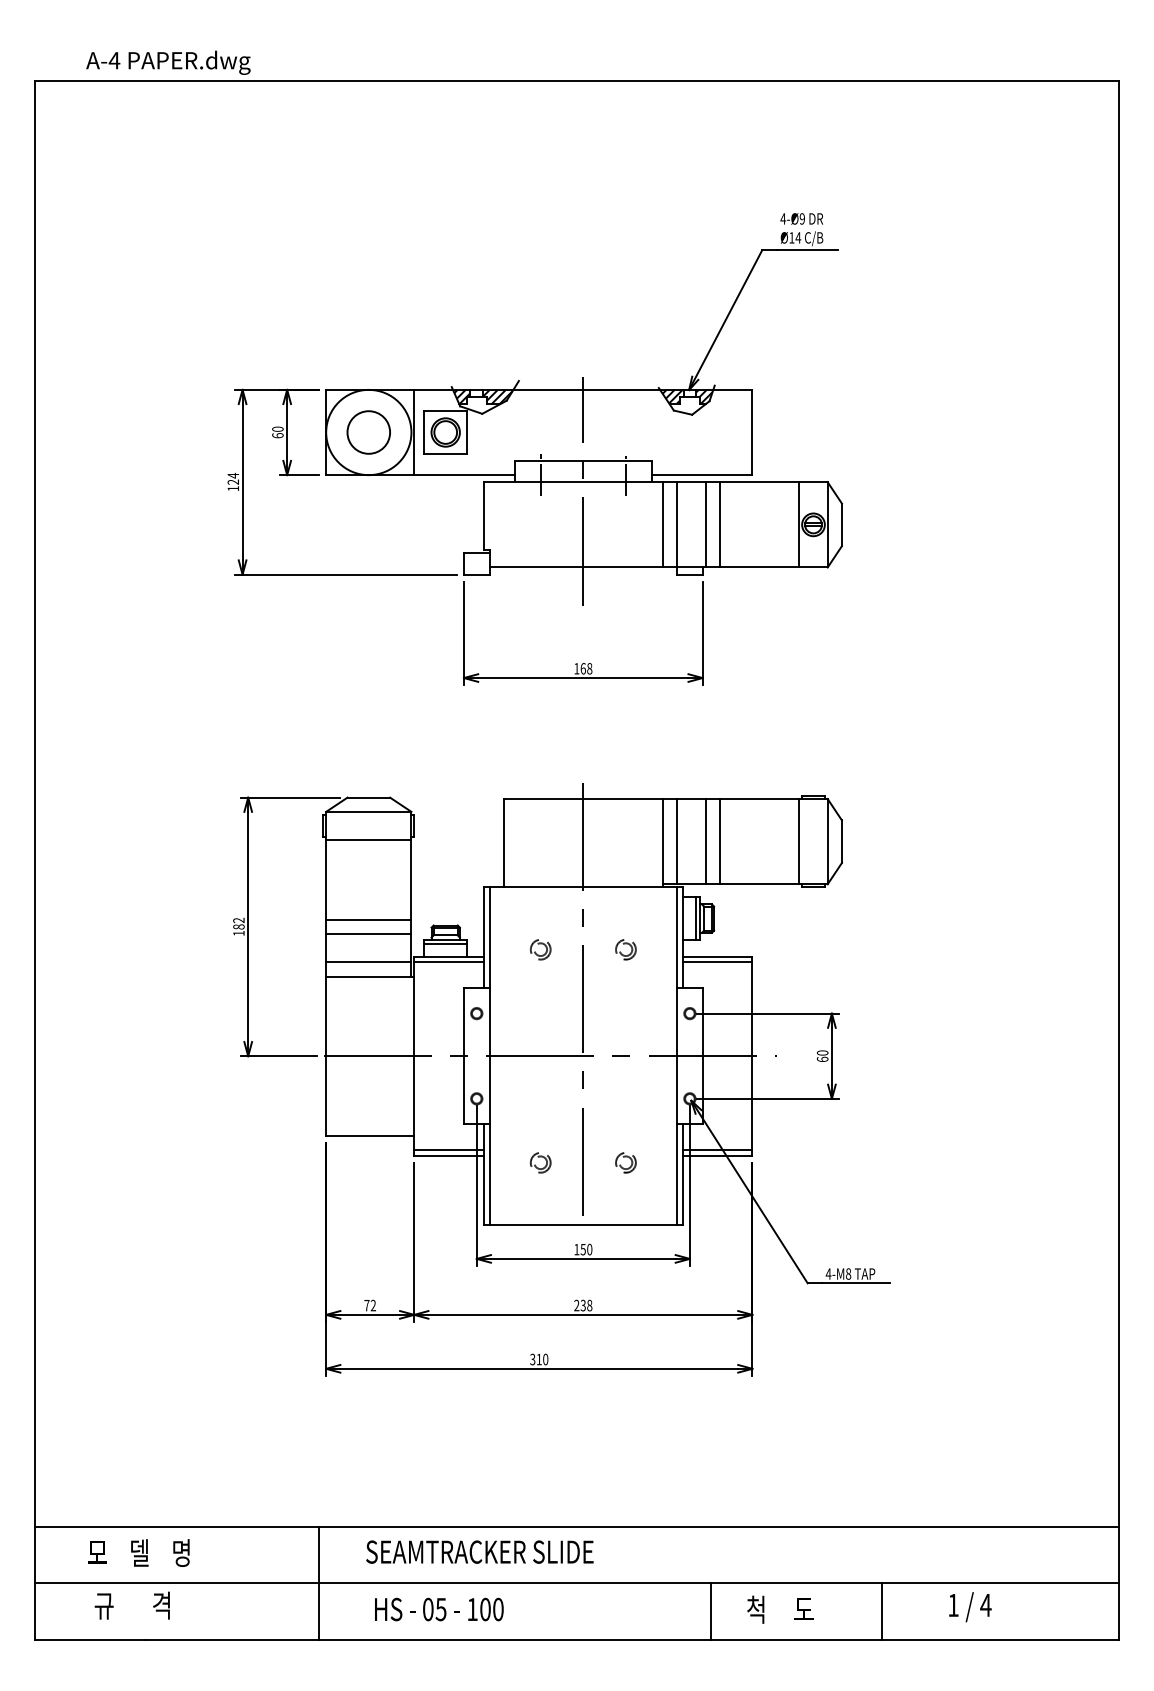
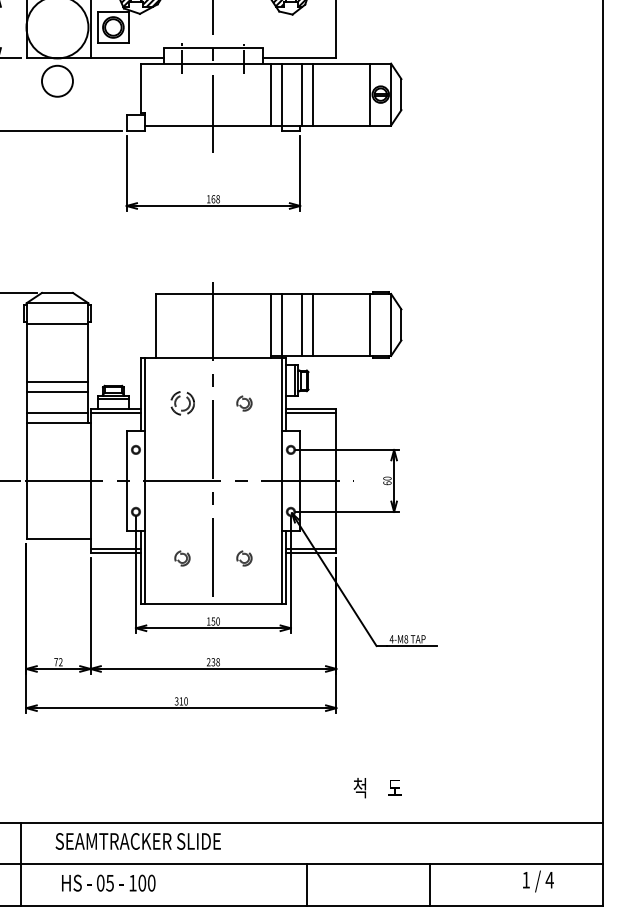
circle: (368, 432) -> (57, 81), moved
part: (540, 949) -> (182, 403), size x1.6
text: (970, 1607) -> (538, 881), moved
text: (780, 1609) -> (377, 787), moved

